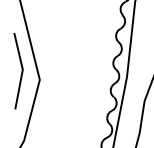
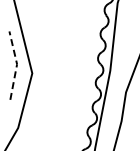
line: (22, 71) -> (16, 65), solid -> dashed

